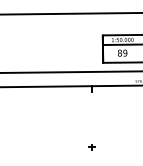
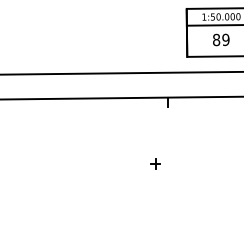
part: (91, 147) -> (154, 164), moved

